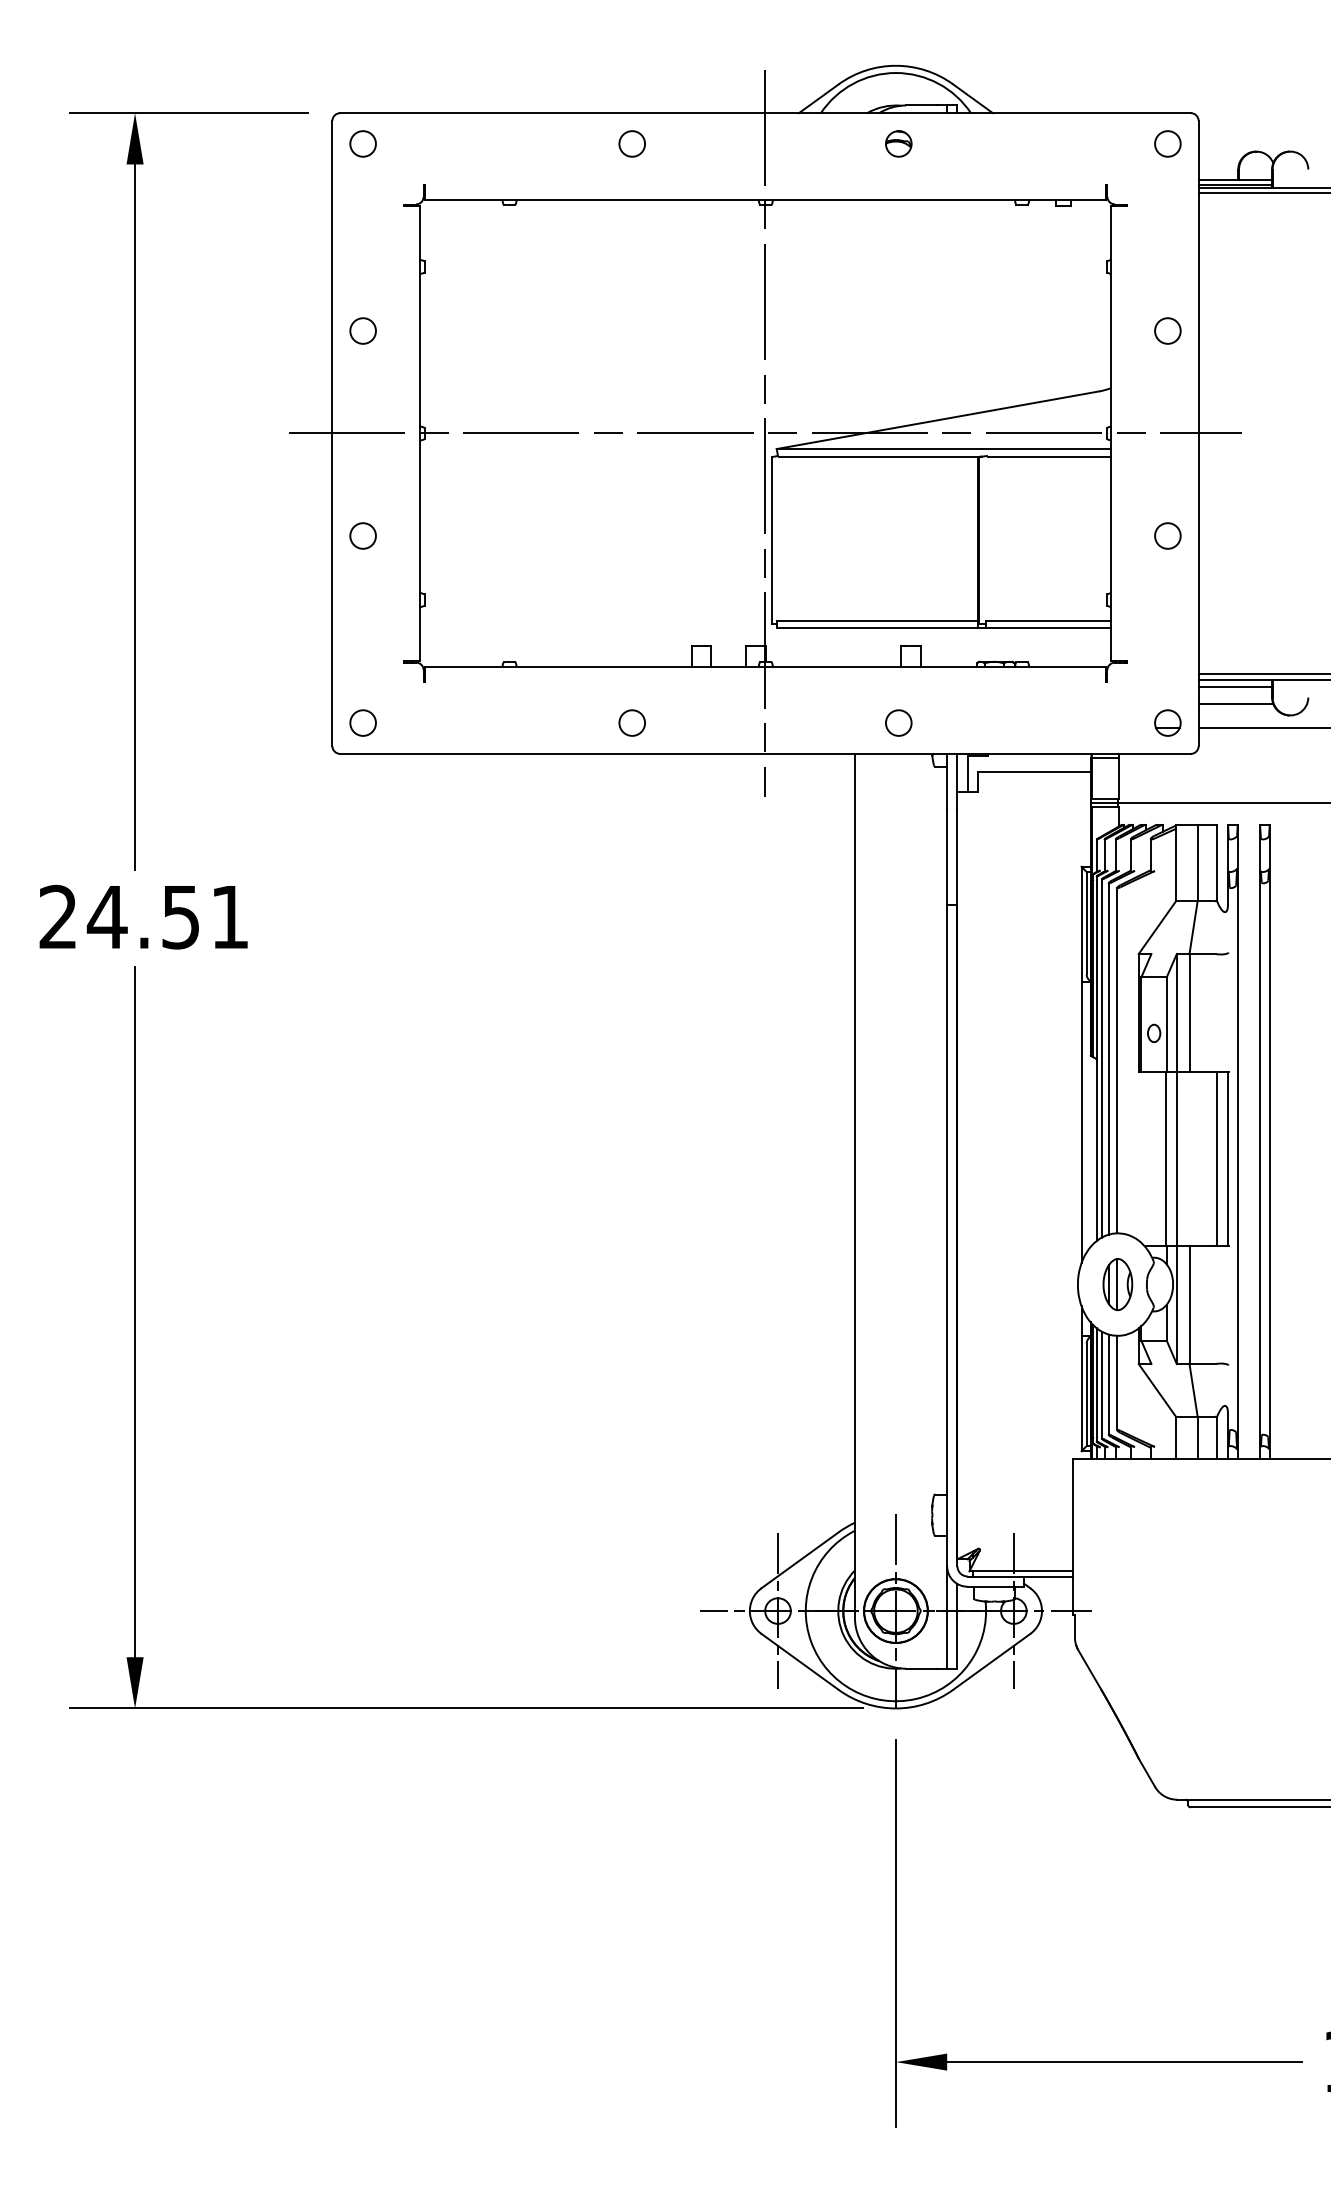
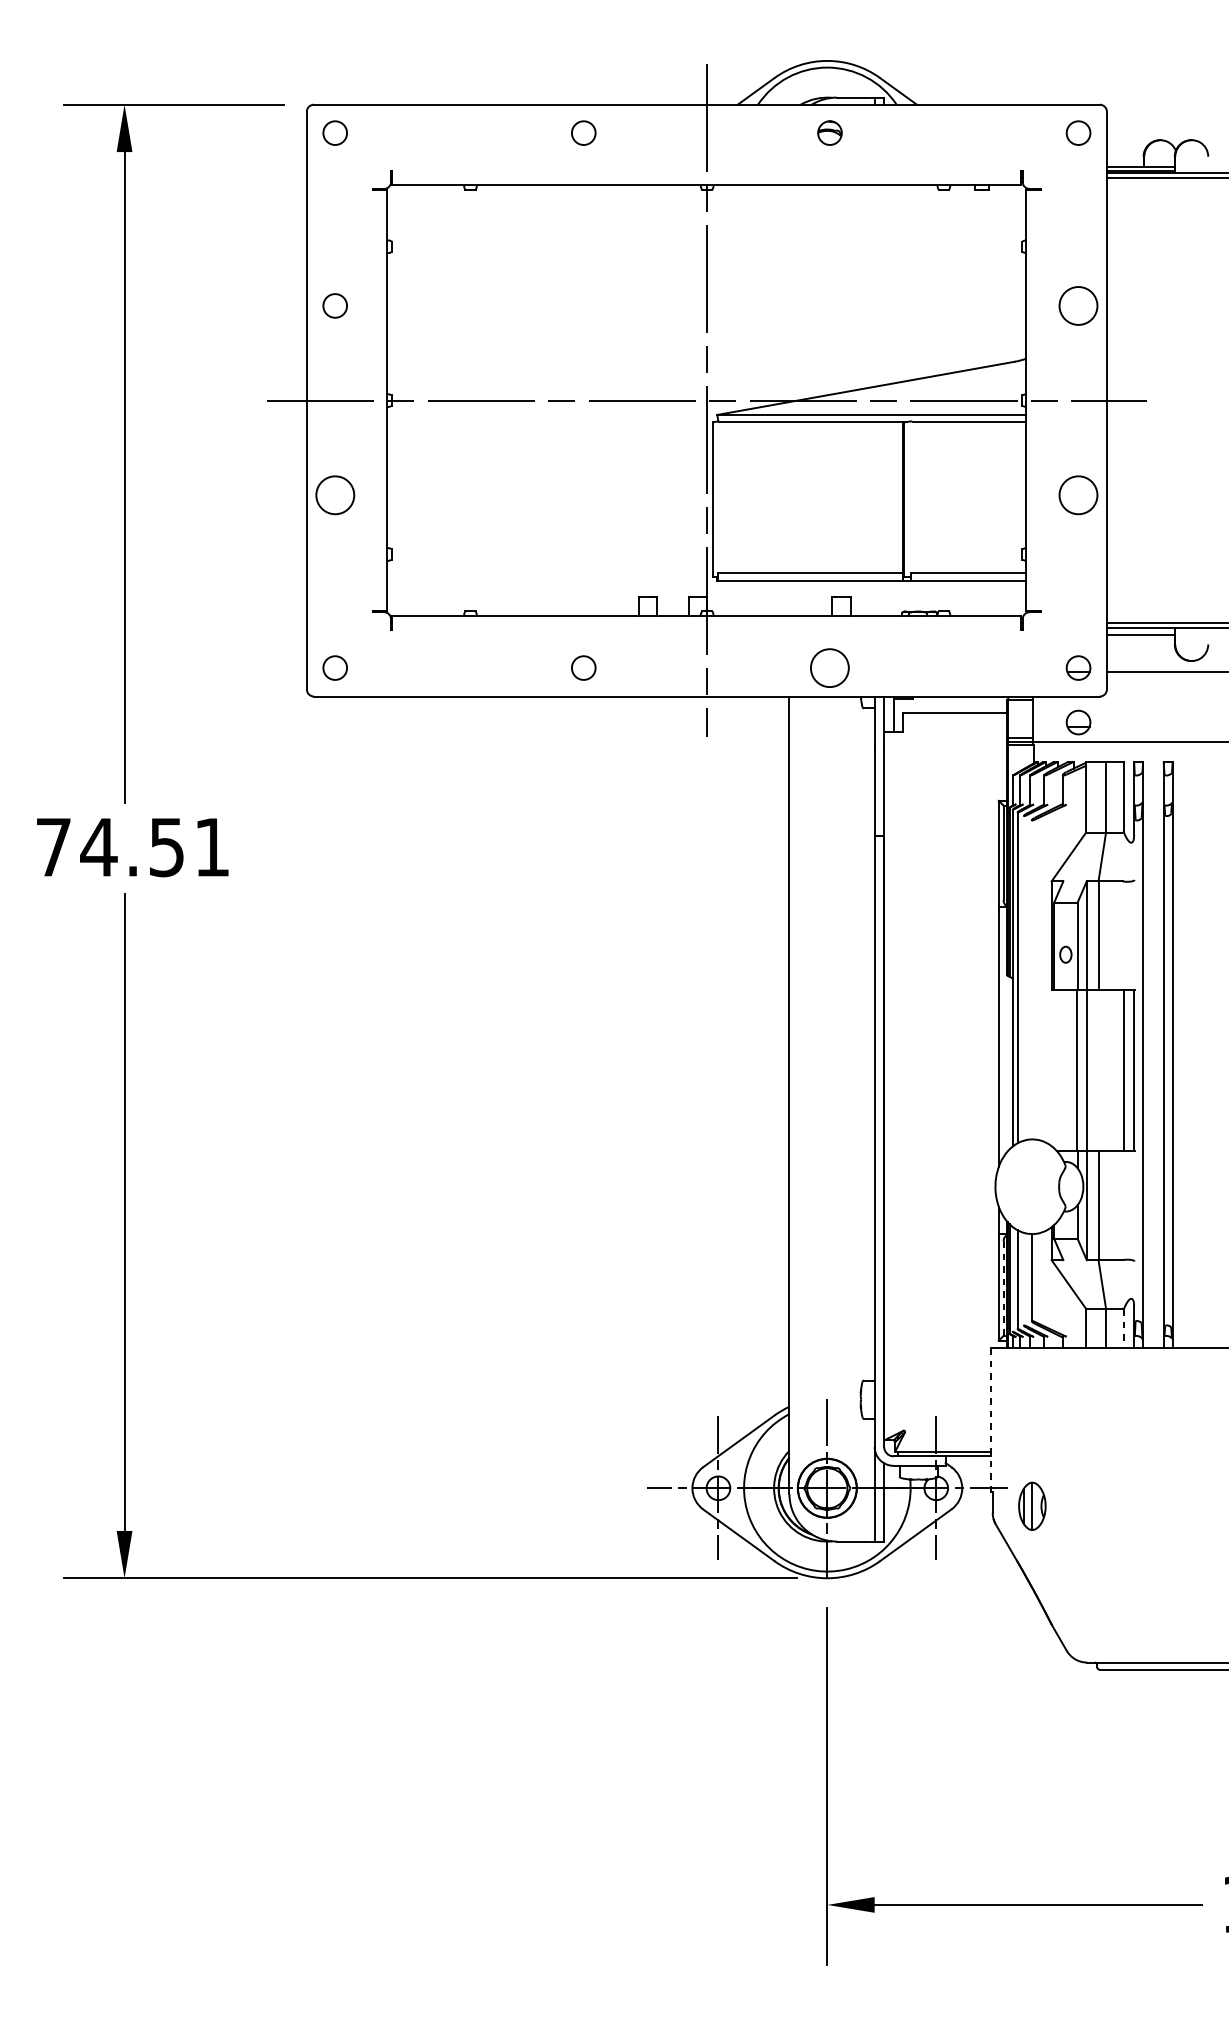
circle: (1167, 330) -> (1078, 305), size x1.6
circle: (362, 535) -> (334, 494), size x1.6
circle: (1167, 535) -> (1078, 494), size x1.6
line: (1235, 703) -> (1141, 649), removed
circle: (898, 722) -> (829, 667), size x1.6
part: (1167, 781) -> (1078, 722), added
text: (57, 916) -> (52, 846), 24.51 -> 74.51
line: (1108, 1058) -> (1023, 977), removed
line: (1117, 1060) -> (1032, 979), removed
part: (1117, 1284) -> (1032, 1506), moved
line: (1096, 1384) -> (1012, 1279), removed
line: (1108, 1384) -> (1023, 1279), removed
line: (1086, 1395) -> (1003, 1289), solid -> dashed
line: (1216, 1438) -> (1123, 1328), solid -> dashed
line: (1072, 1536) -> (990, 1419), solid -> dashed

